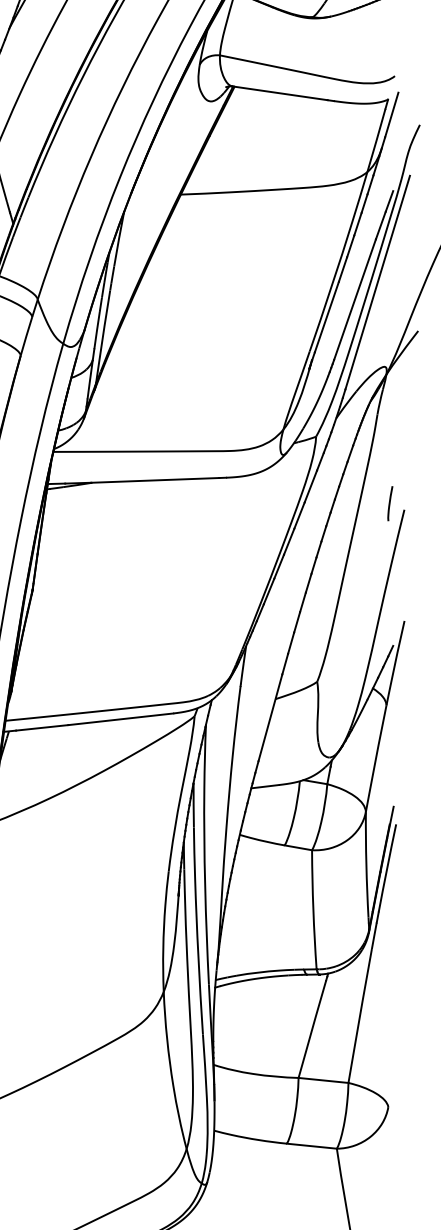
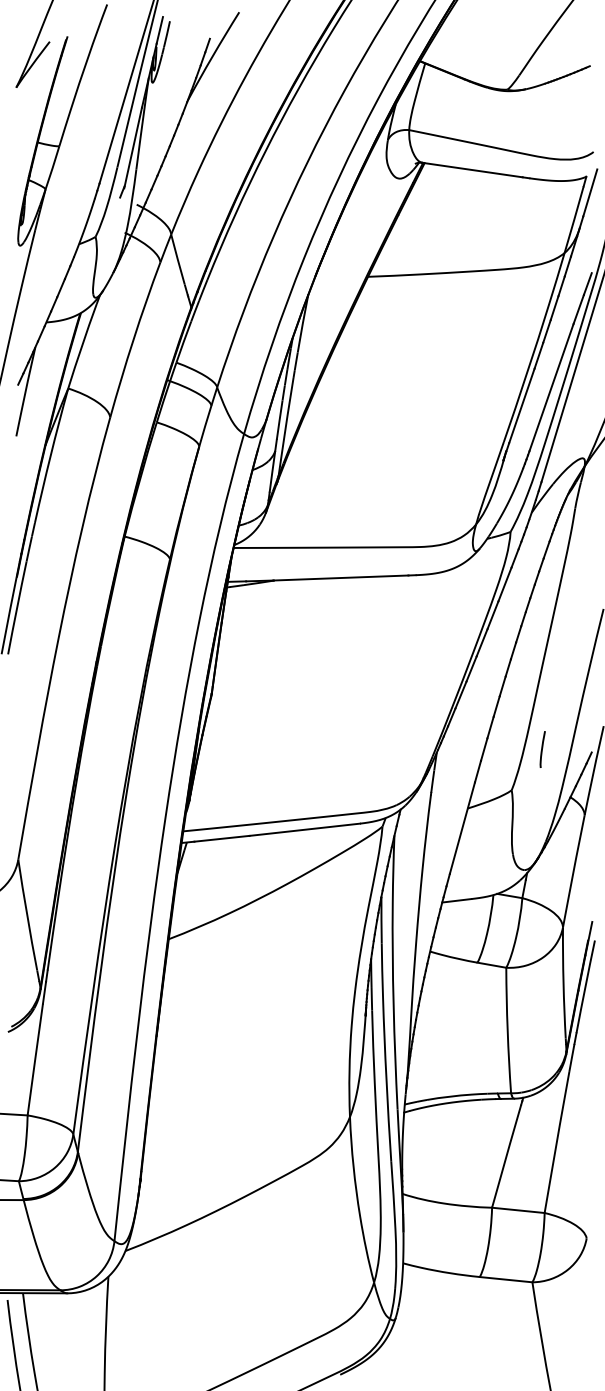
line: (390, 503) -> (542, 749), moved

